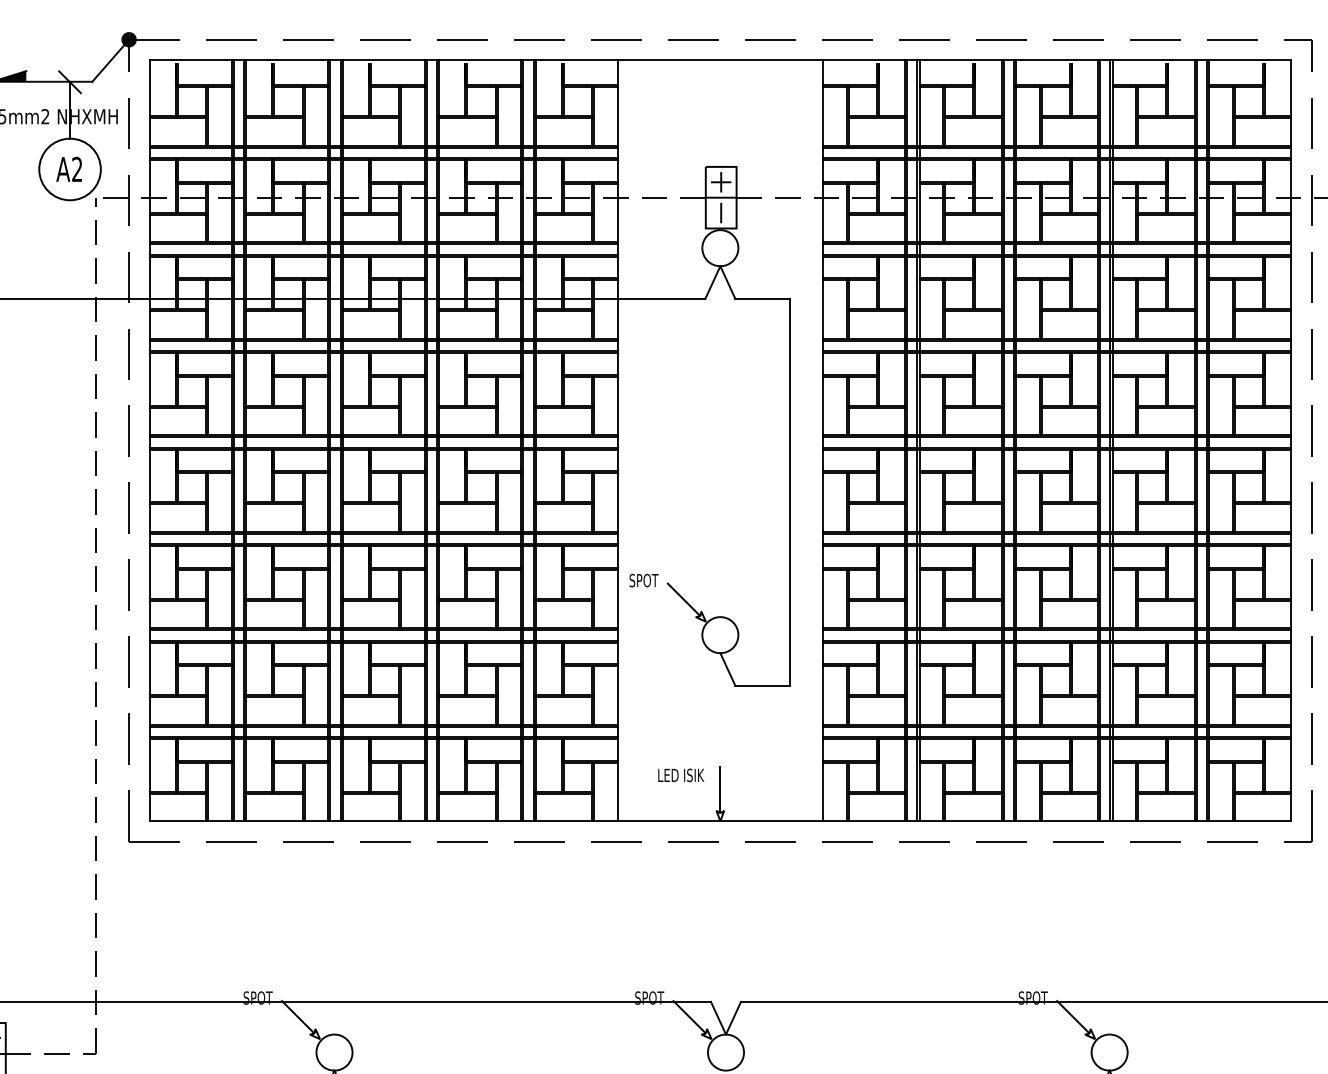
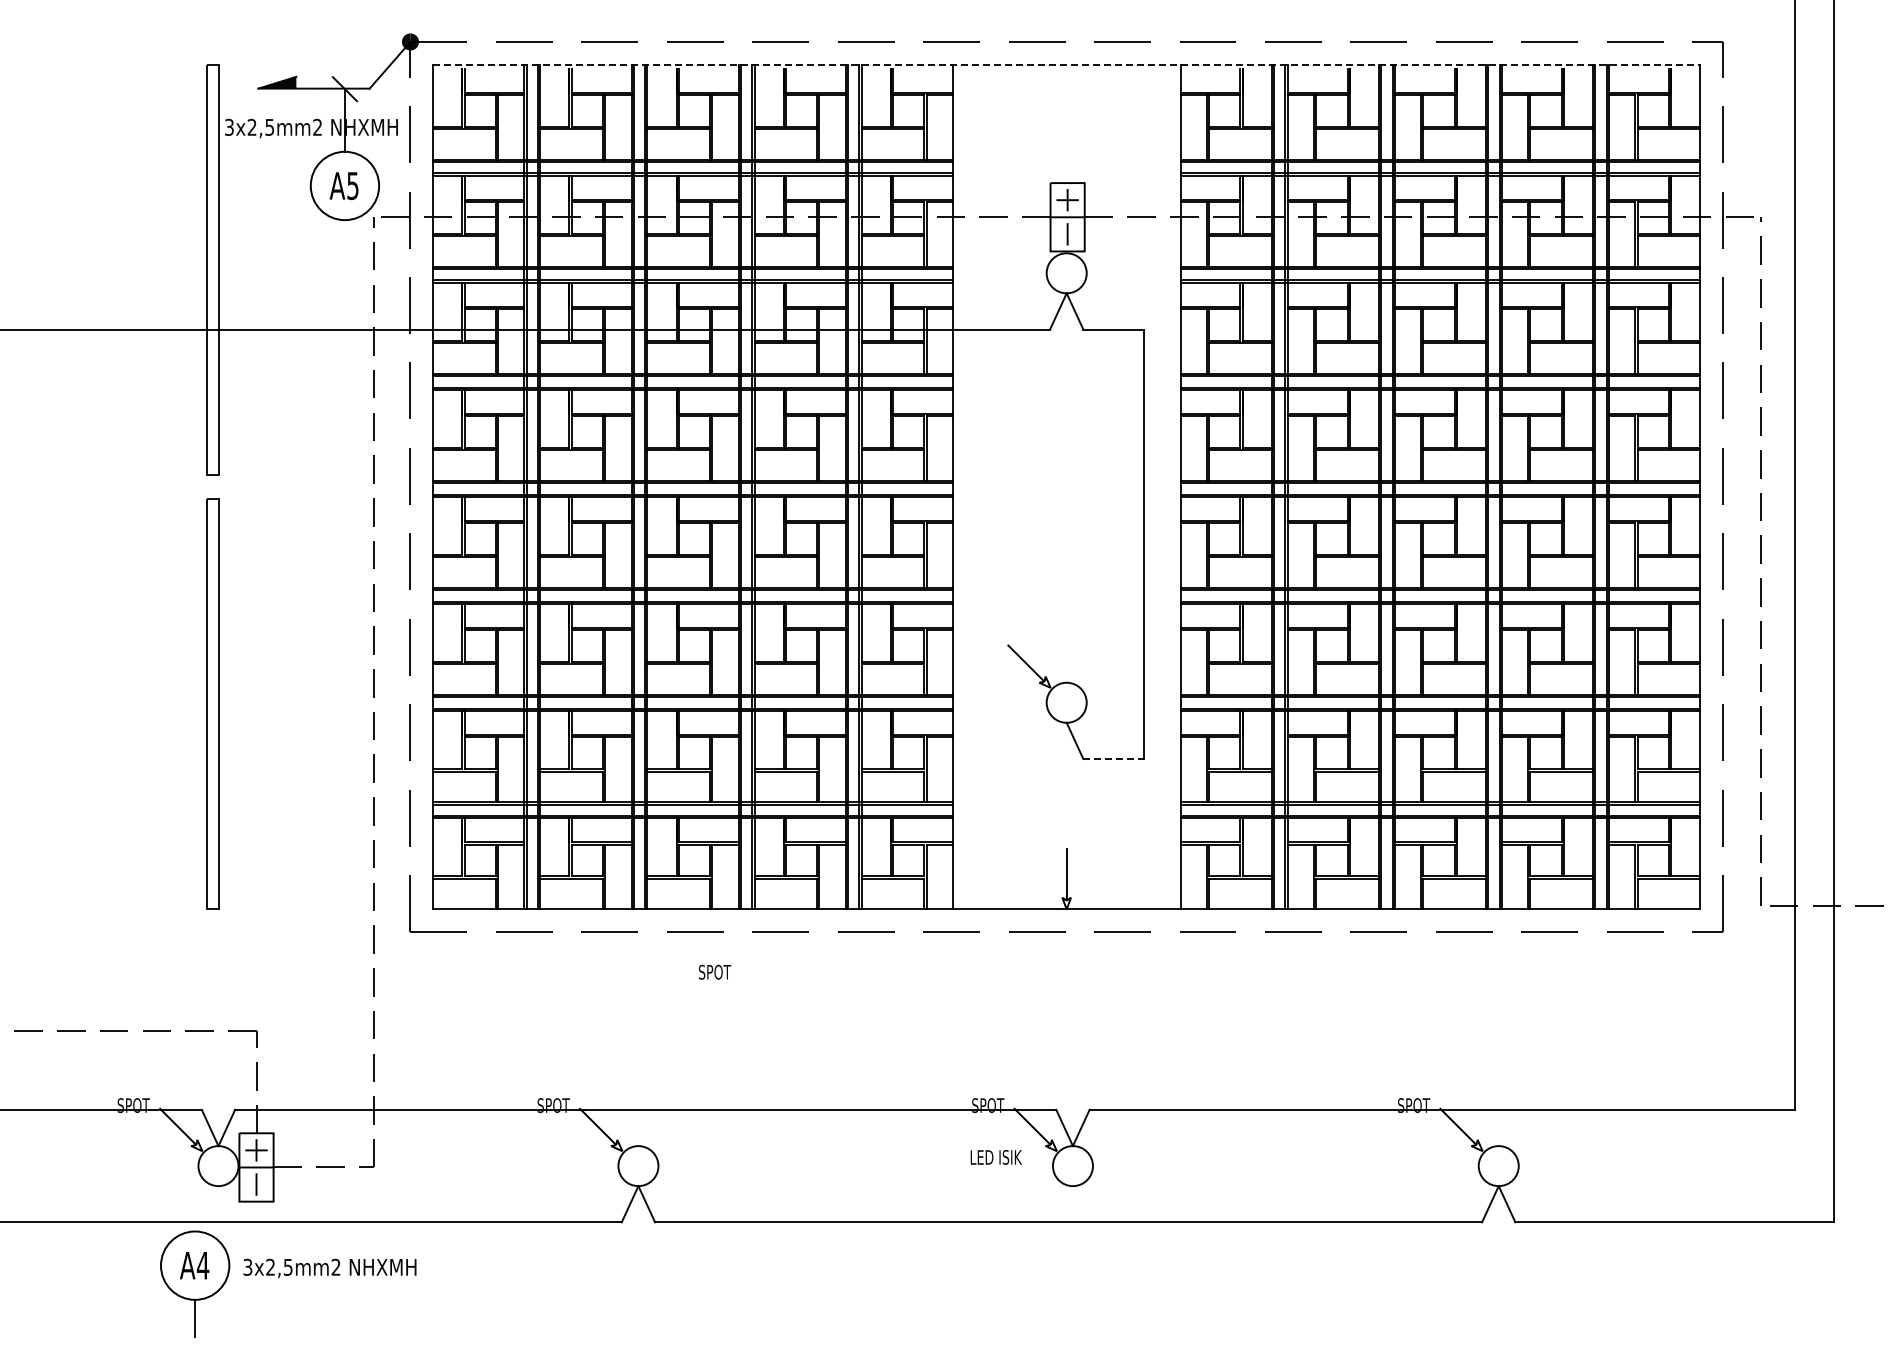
line: (721, 60) -> (1067, 64), solid -> dashed
text: (76, 169) -> (352, 185), A2 -> A5
text: (644, 579) -> (715, 971), moved
line: (763, 686) -> (1114, 759), solid -> dashed
text: (680, 775) -> (995, 1157), moved

